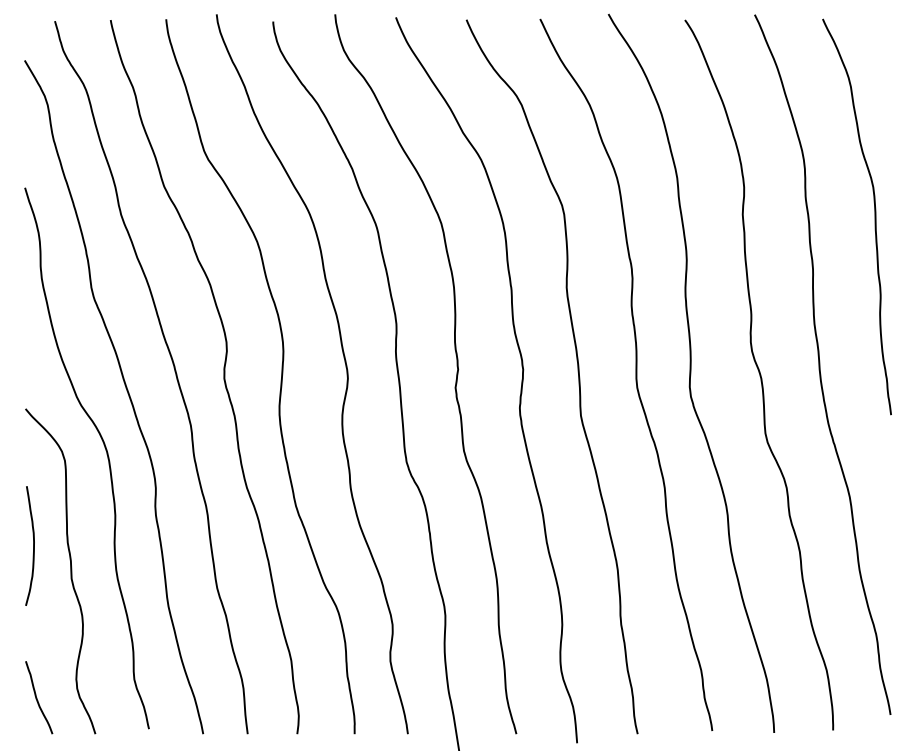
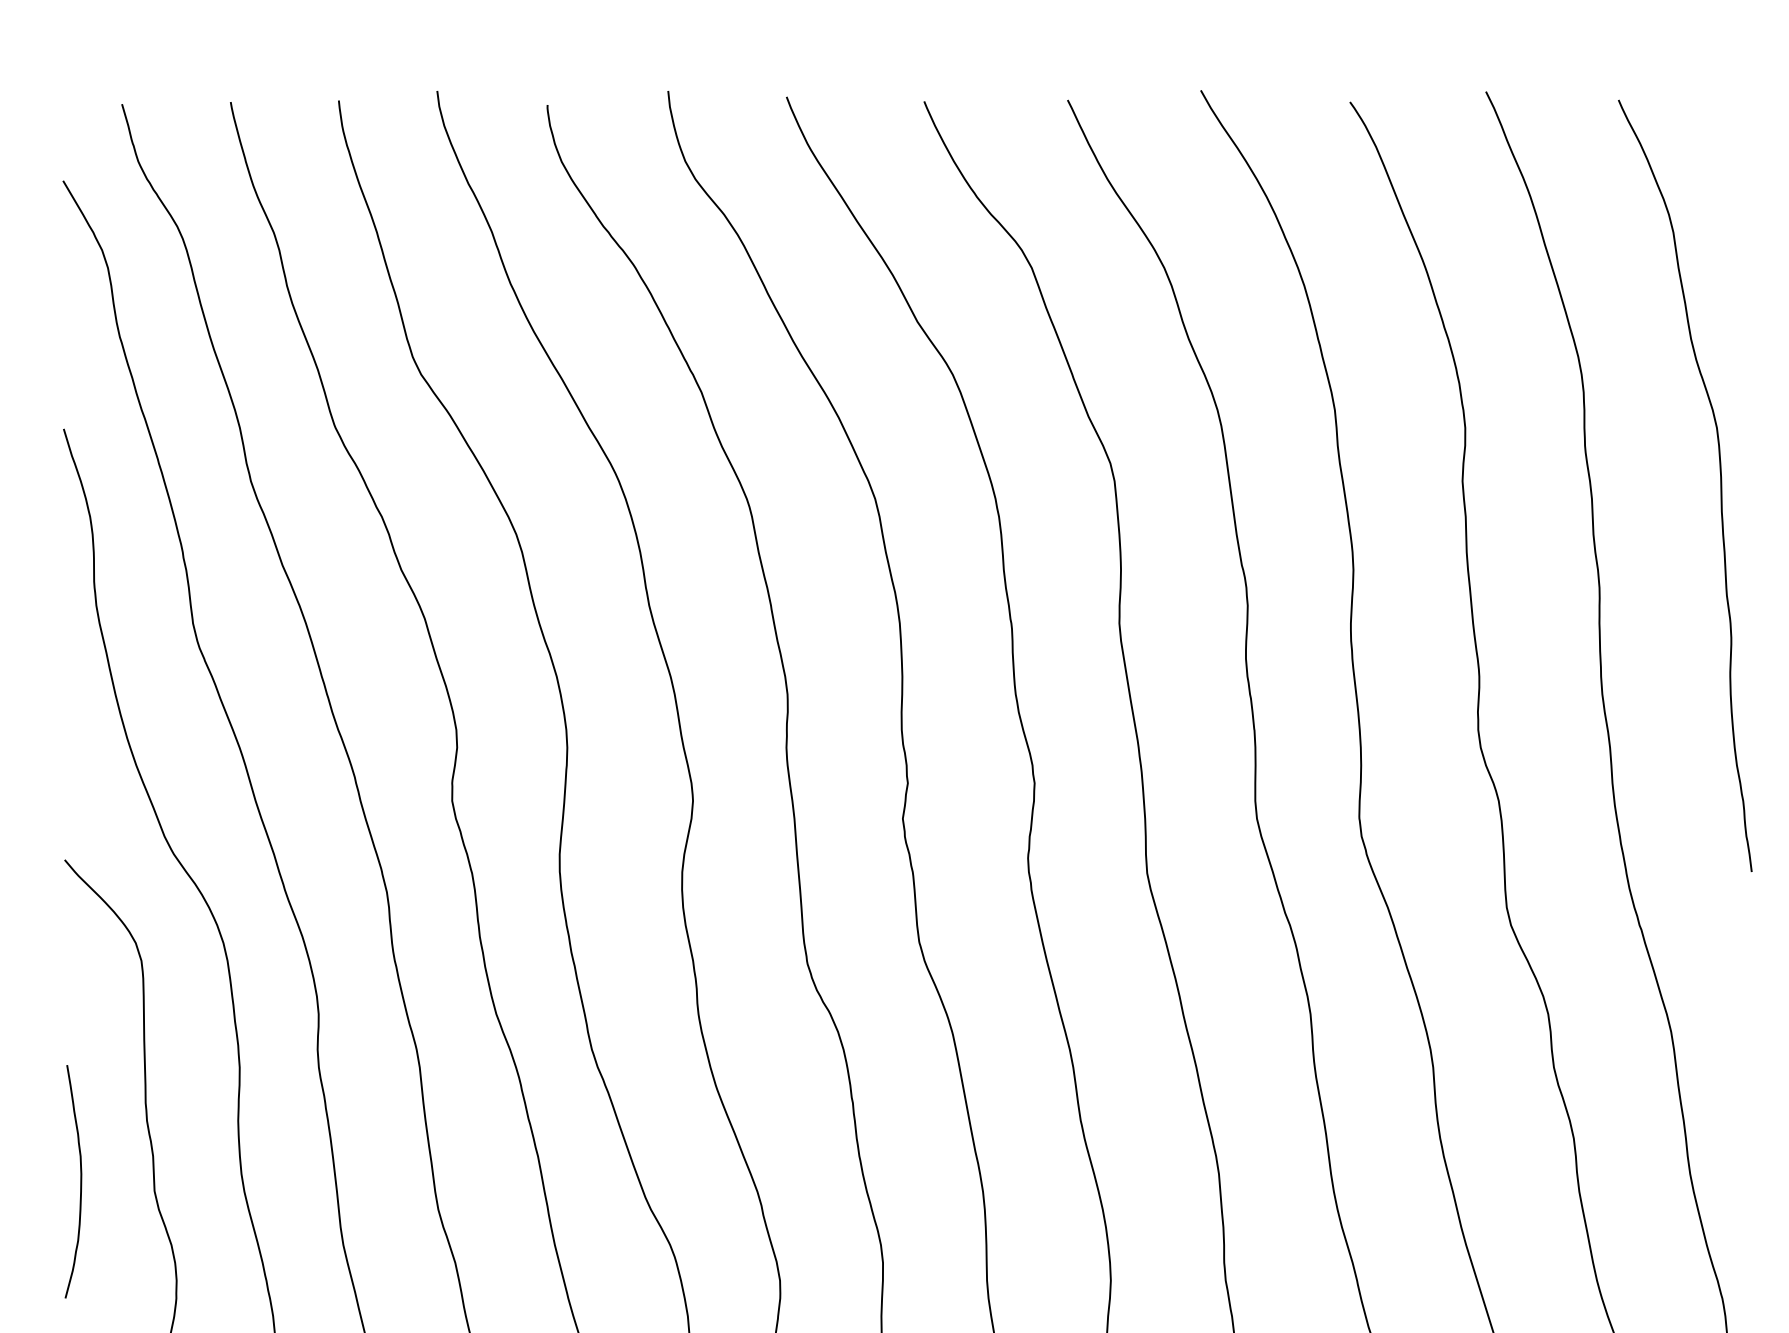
curve: (33, 545) -> (80, 1180), moved

